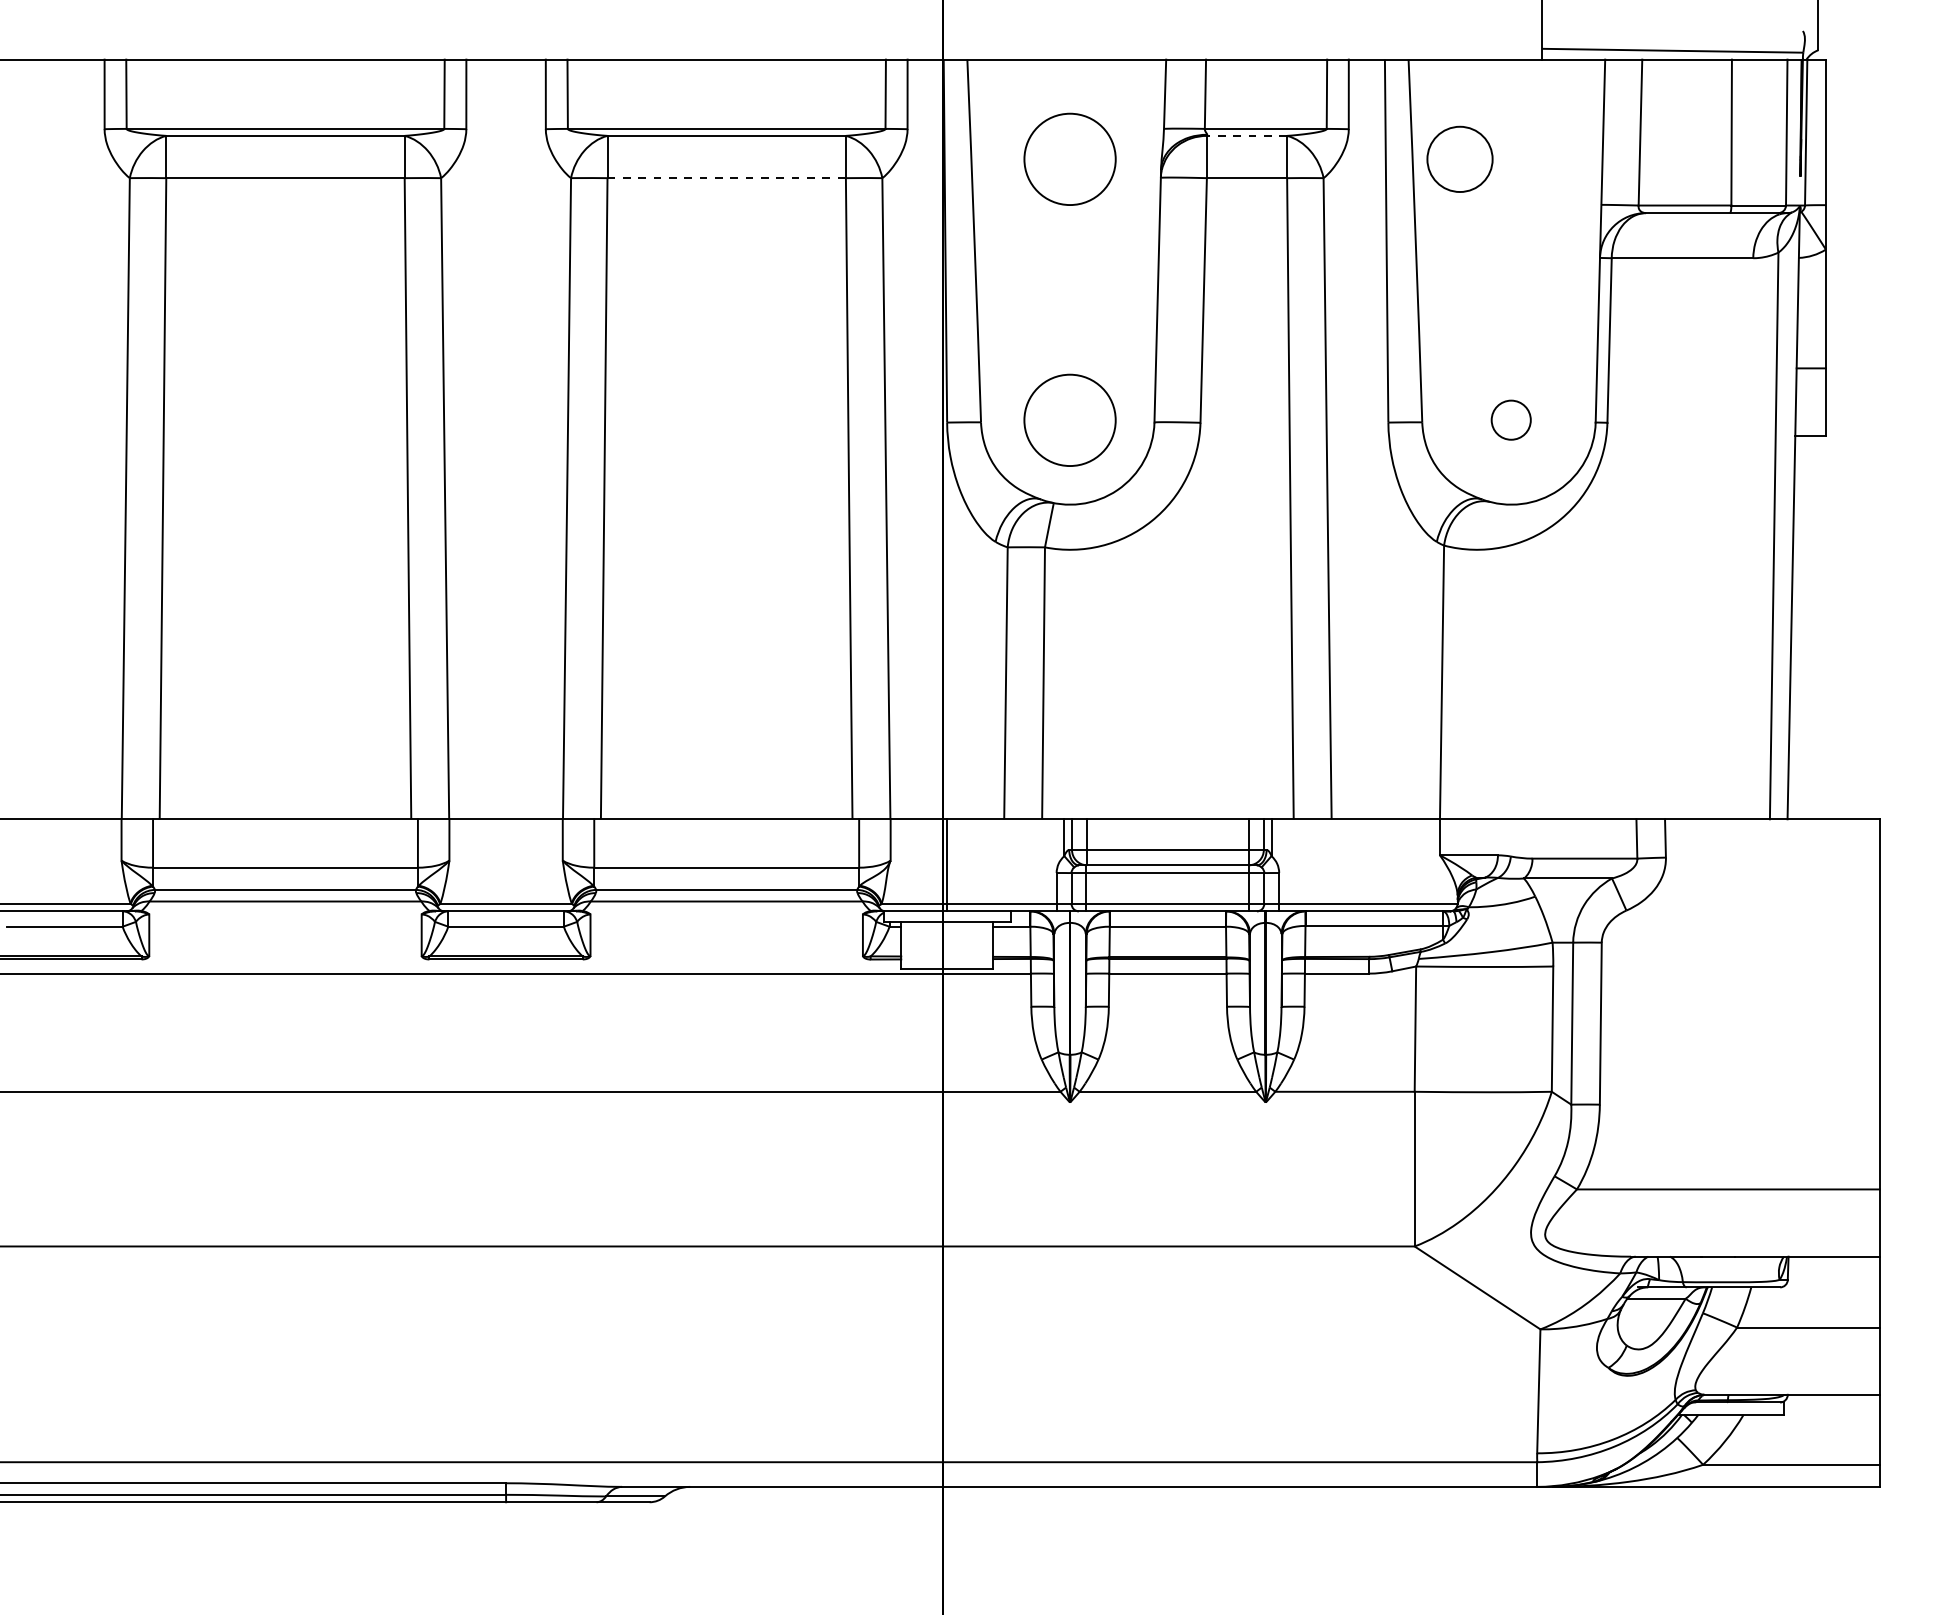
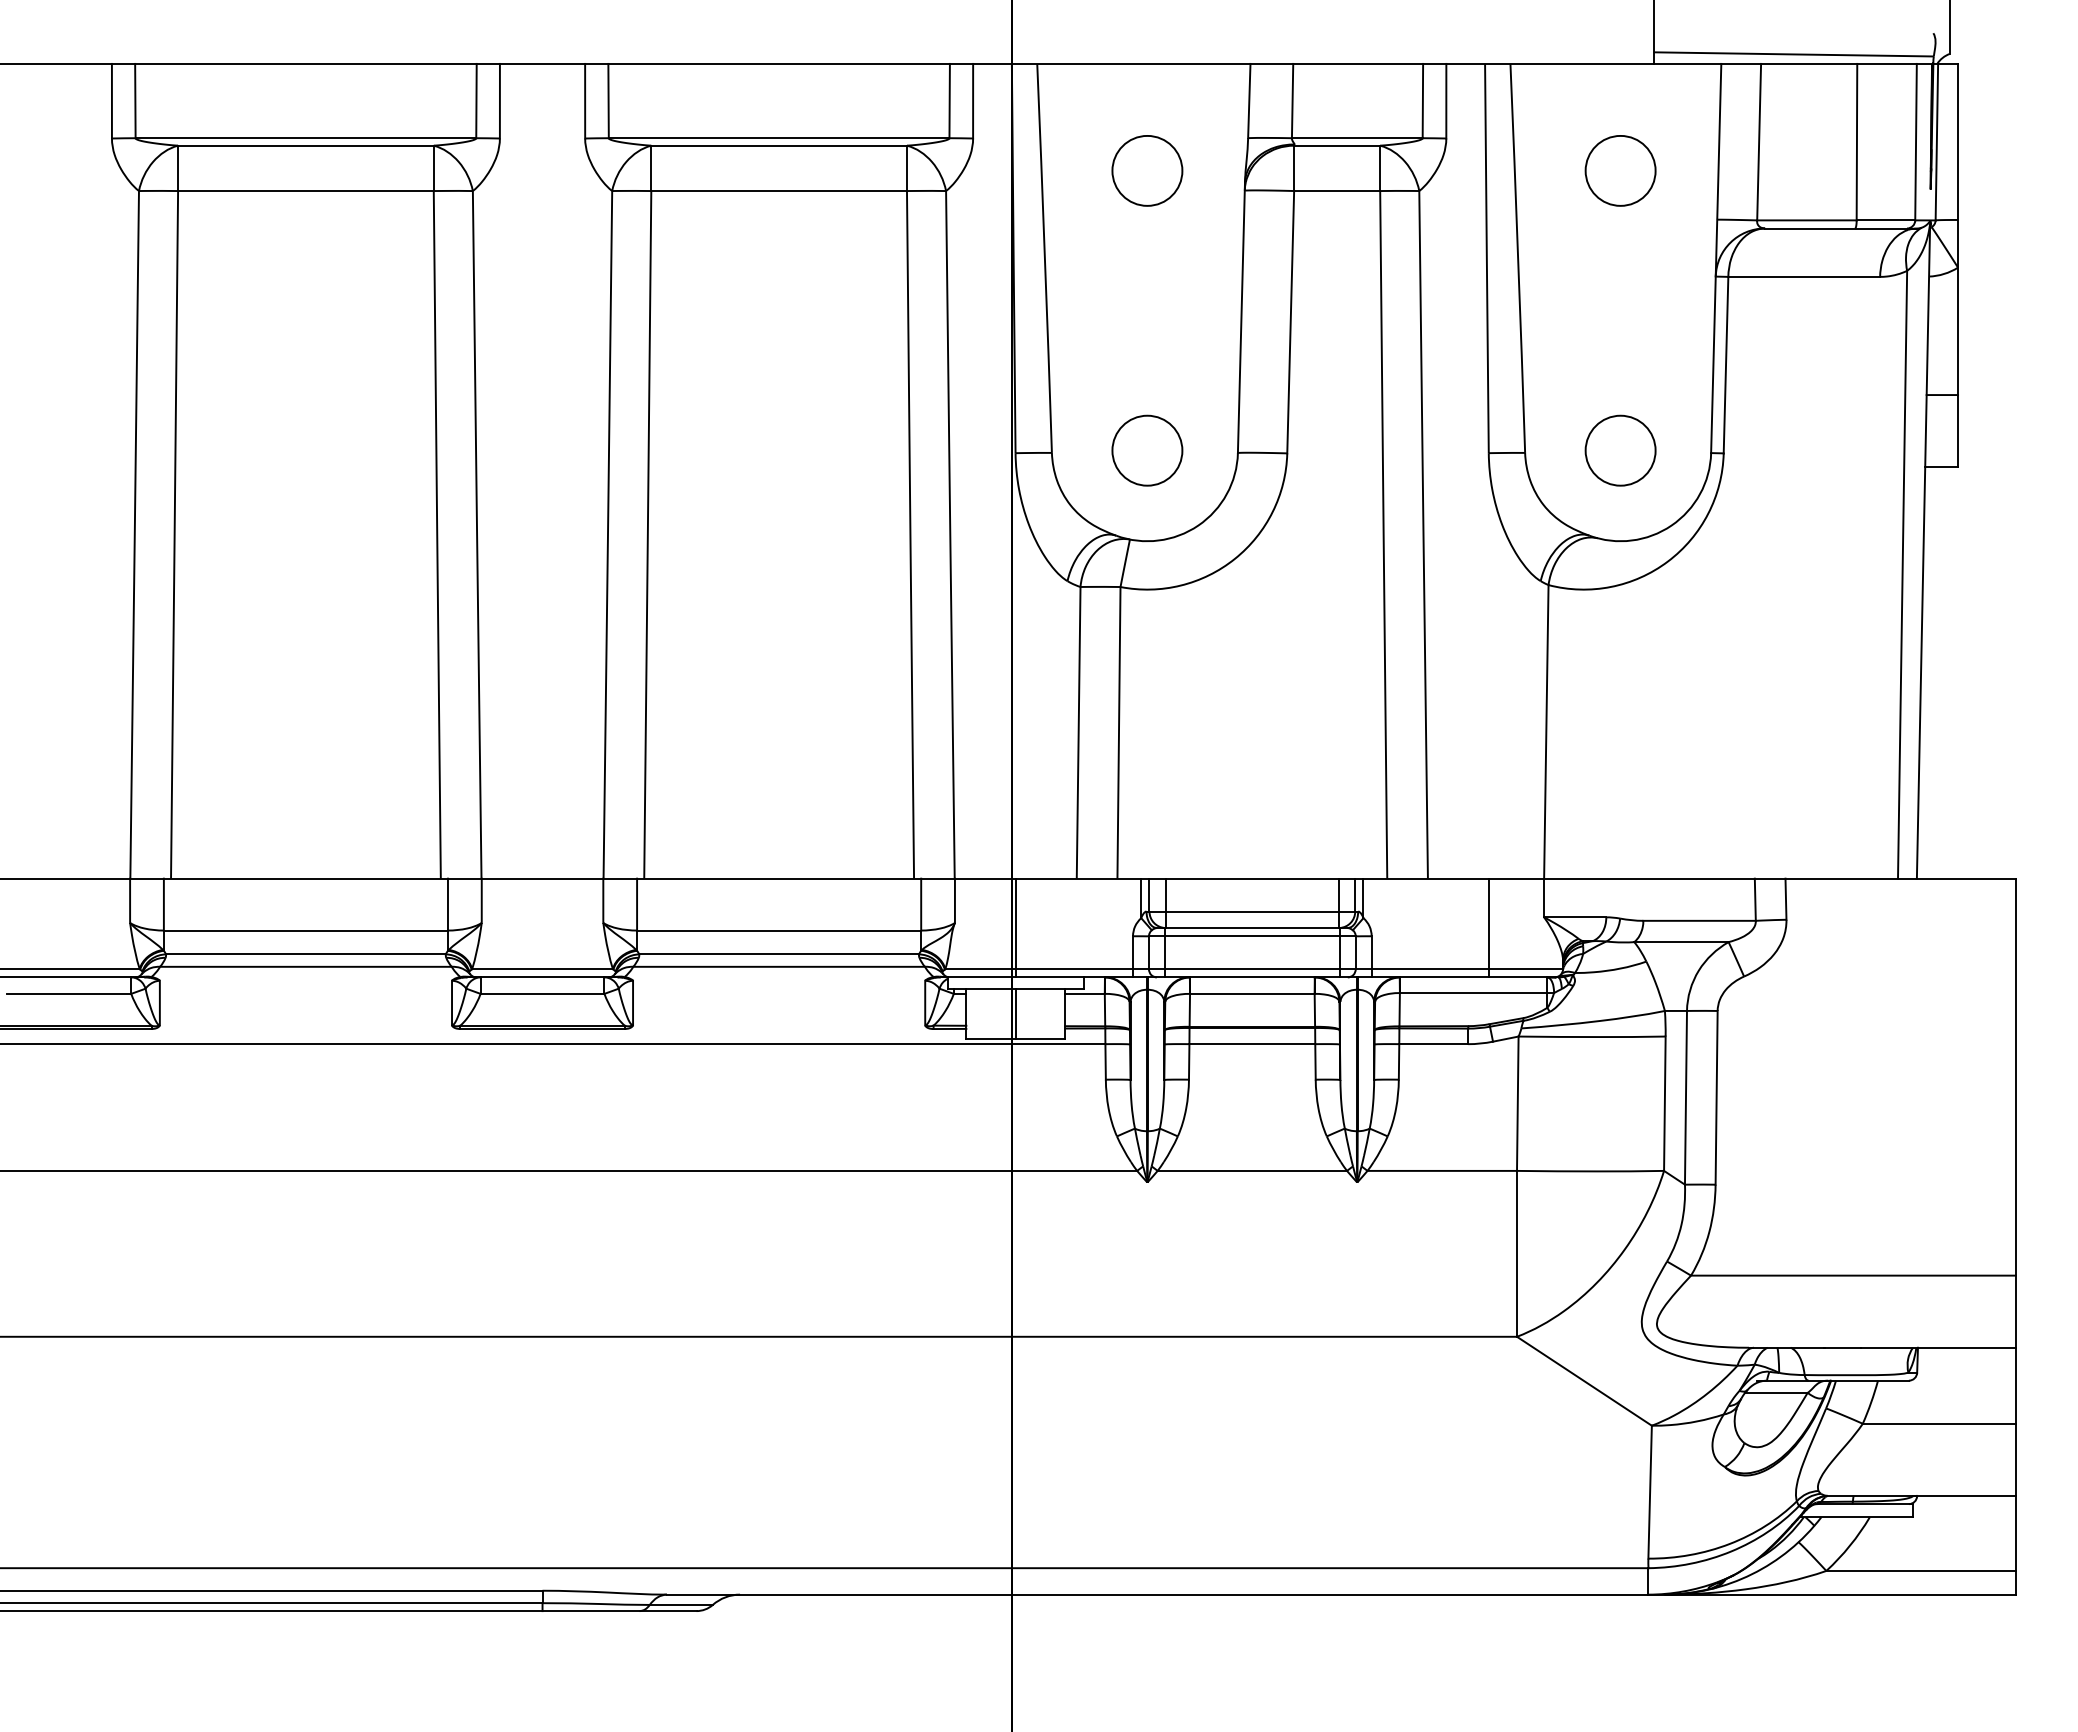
line: (1246, 135) -> (1336, 145), dashed -> solid
circle: (1070, 159) -> (1147, 170), size x0.71
circle: (1459, 159) -> (1620, 170), moved
line: (727, 178) -> (779, 191), dashed -> solid
circle: (1070, 420) -> (1147, 450), size x0.71
circle: (1511, 420) -> (1620, 450), size x1.67
line: (1388, 864) -> (1488, 927), added
line: (947, 945) -> (1015, 1013), added

